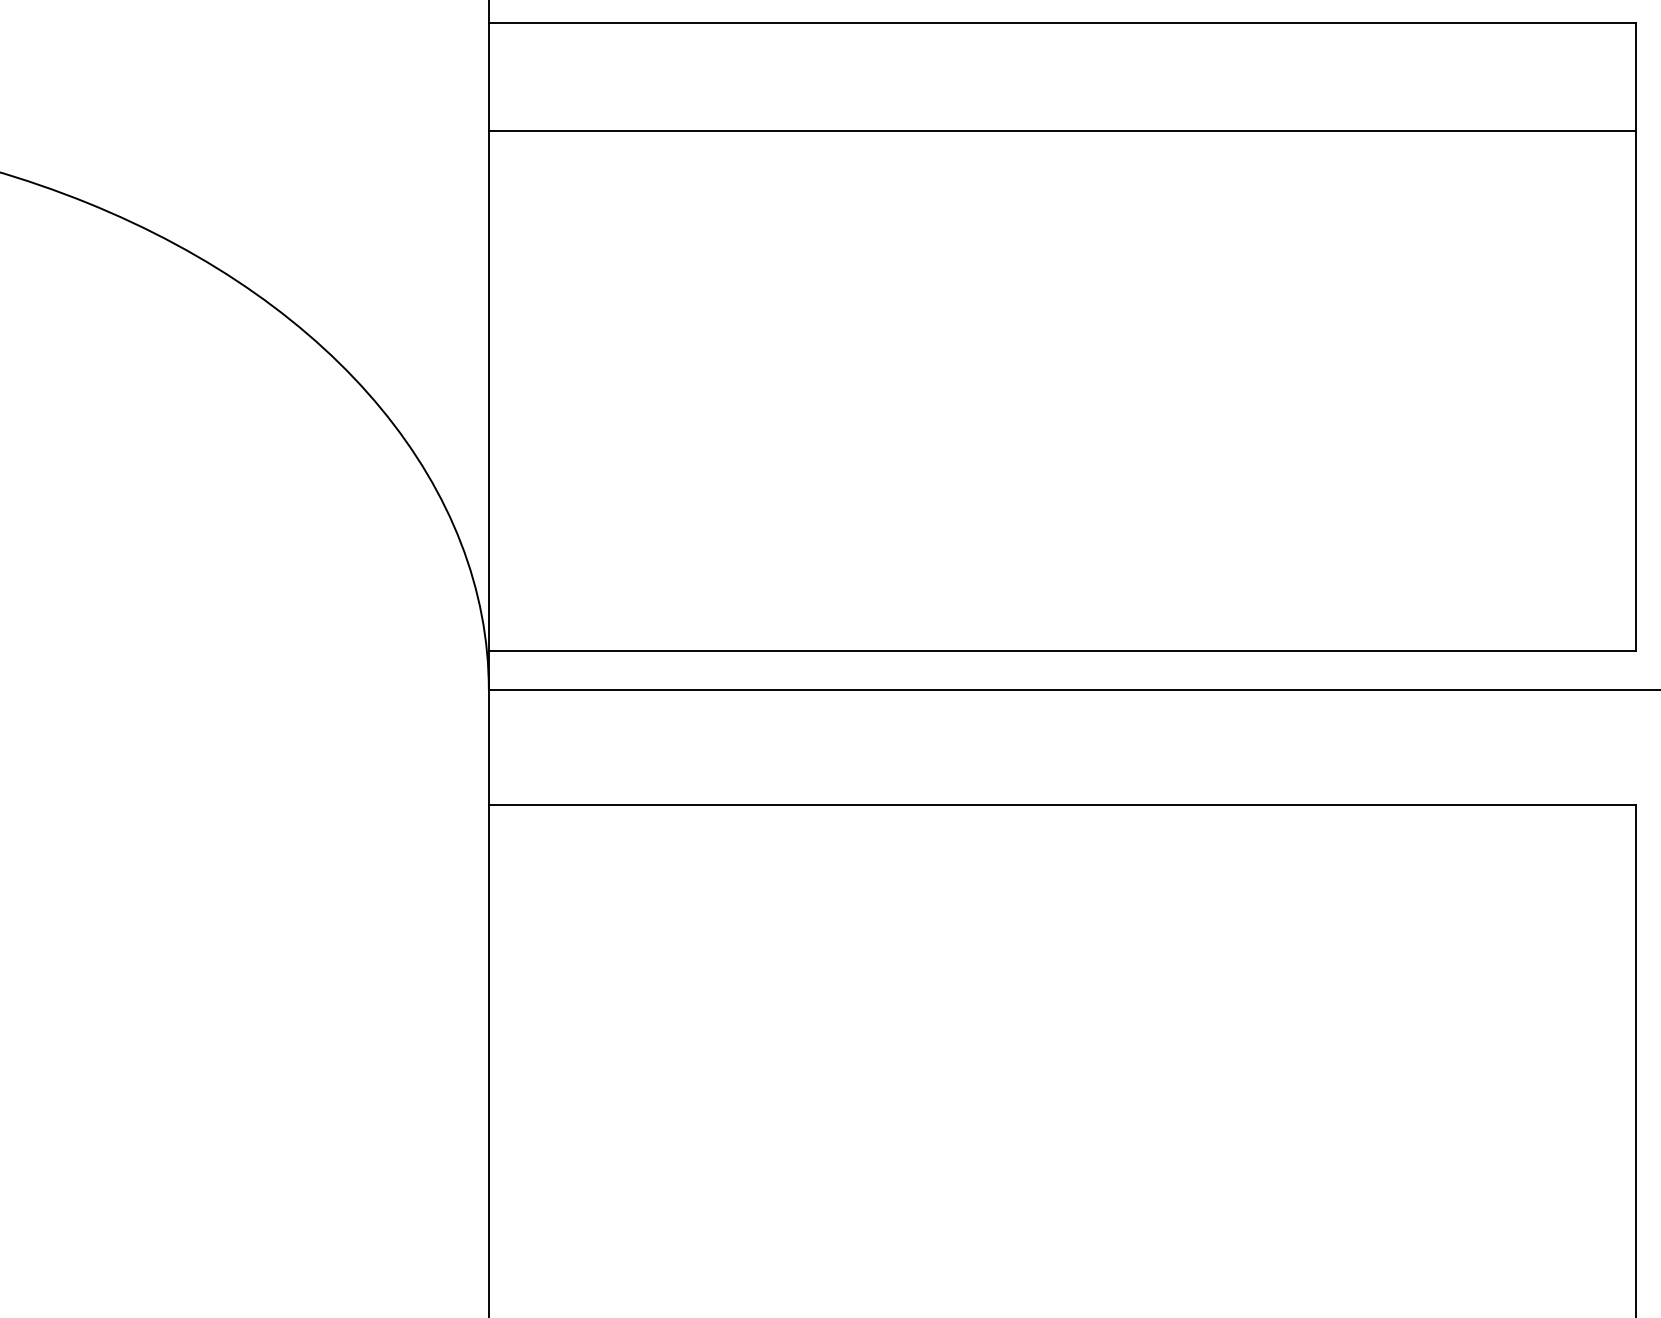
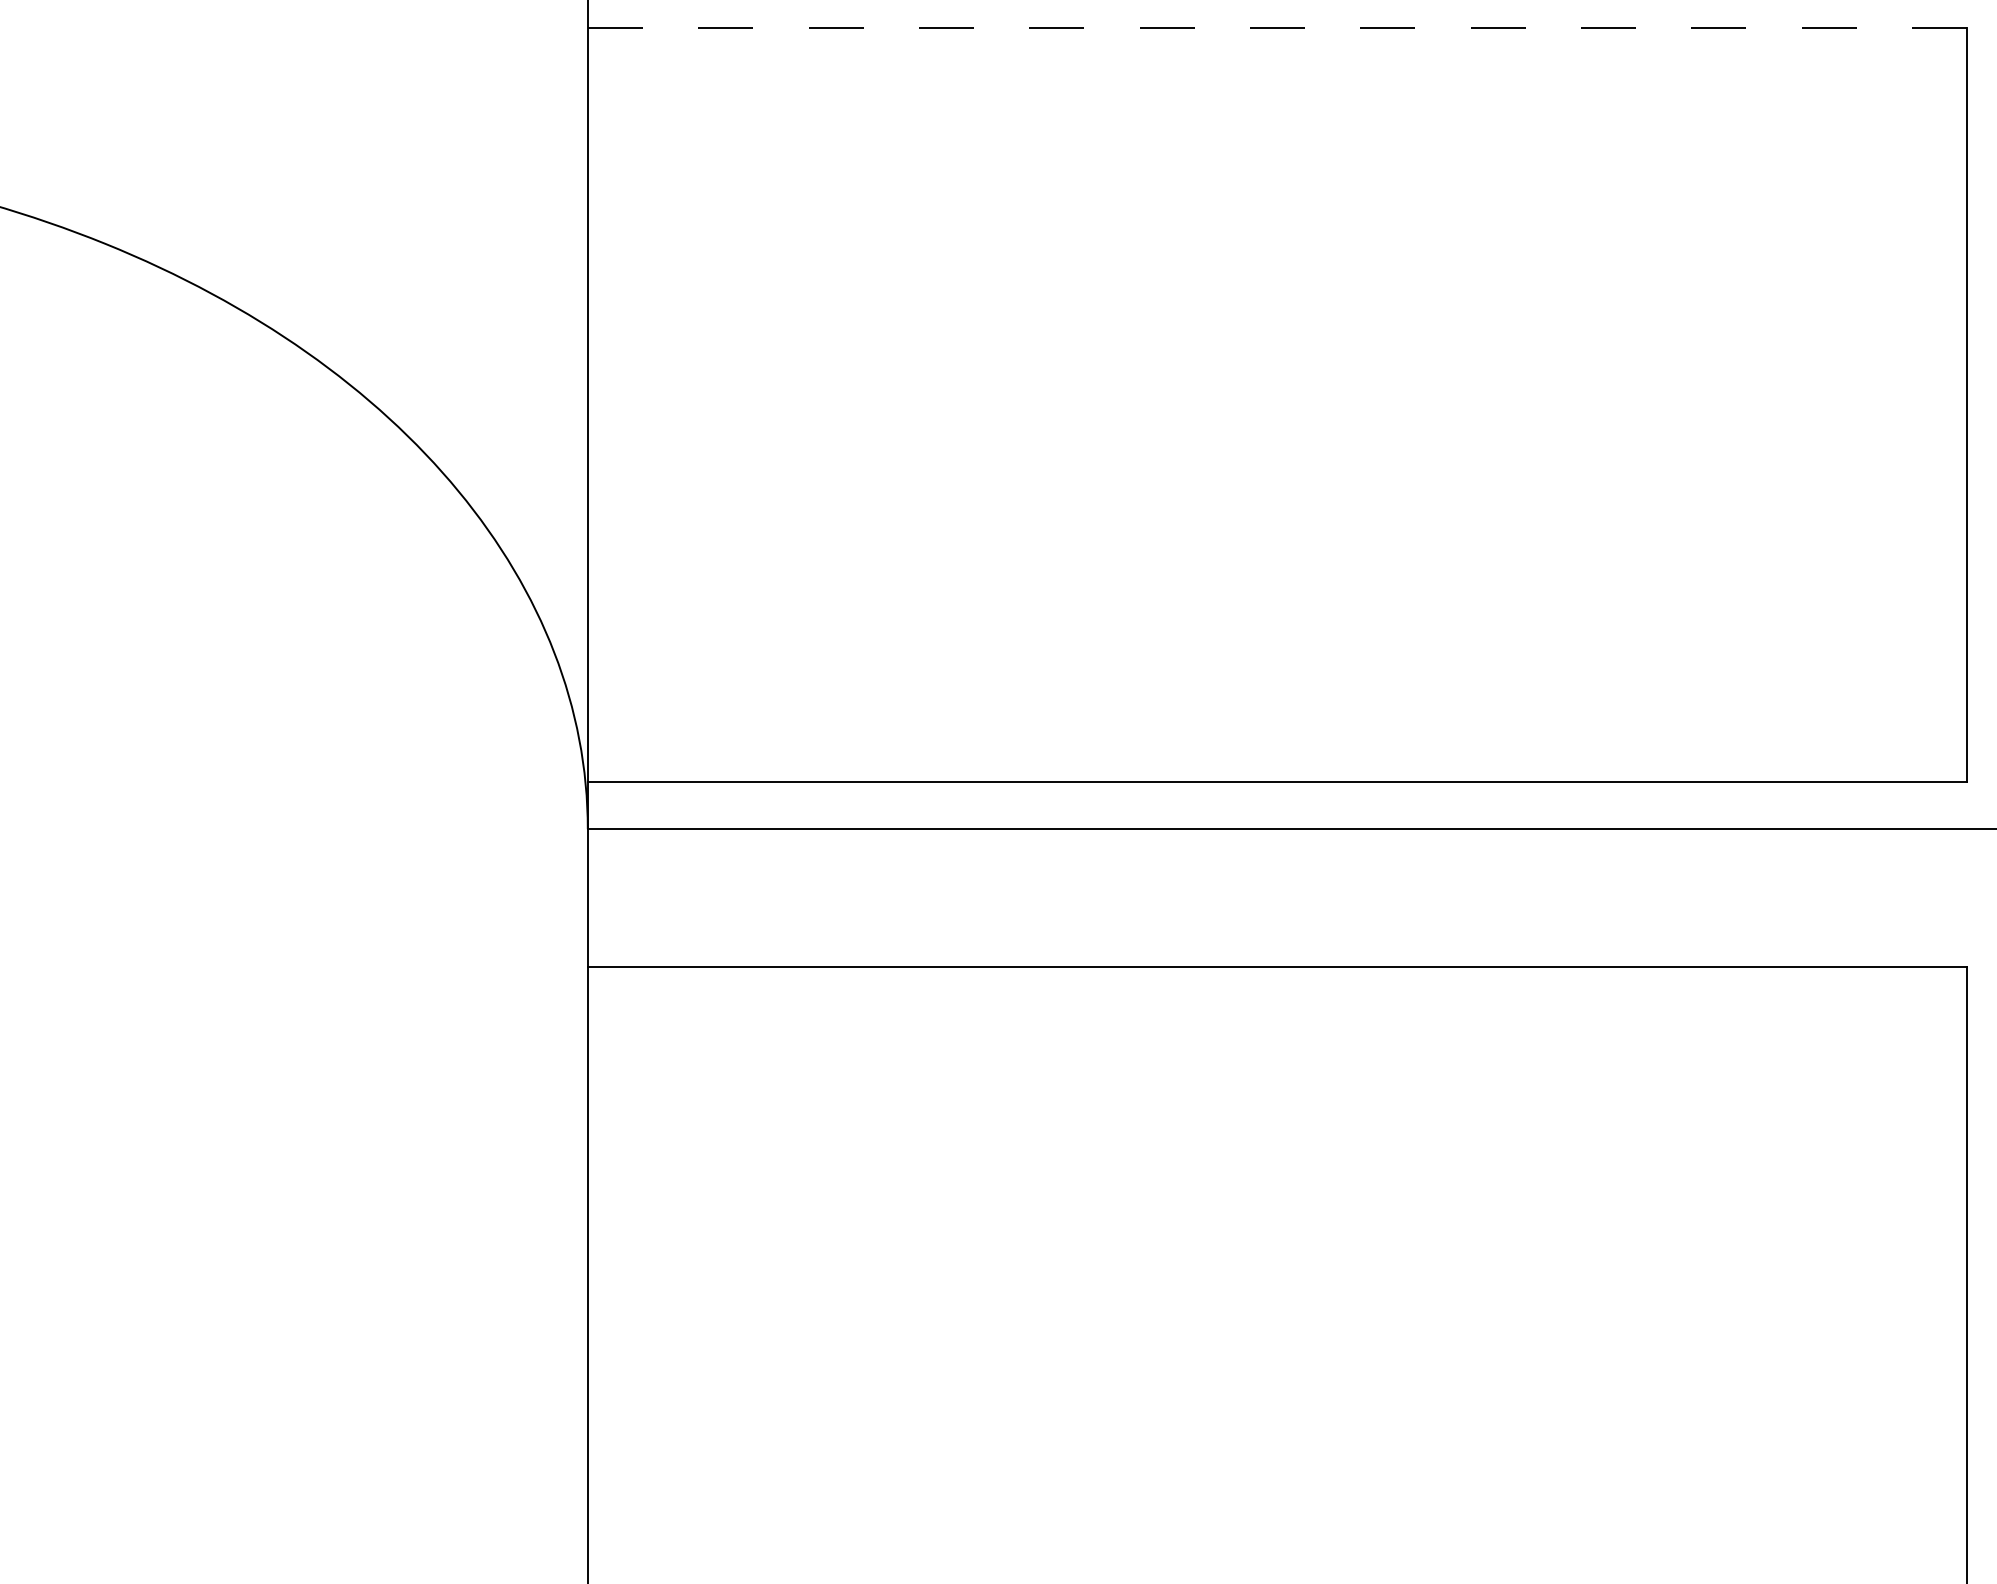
line: (1062, 23) -> (1277, 27), solid -> dashed
line: (1062, 131) -> (1277, 157), removed

